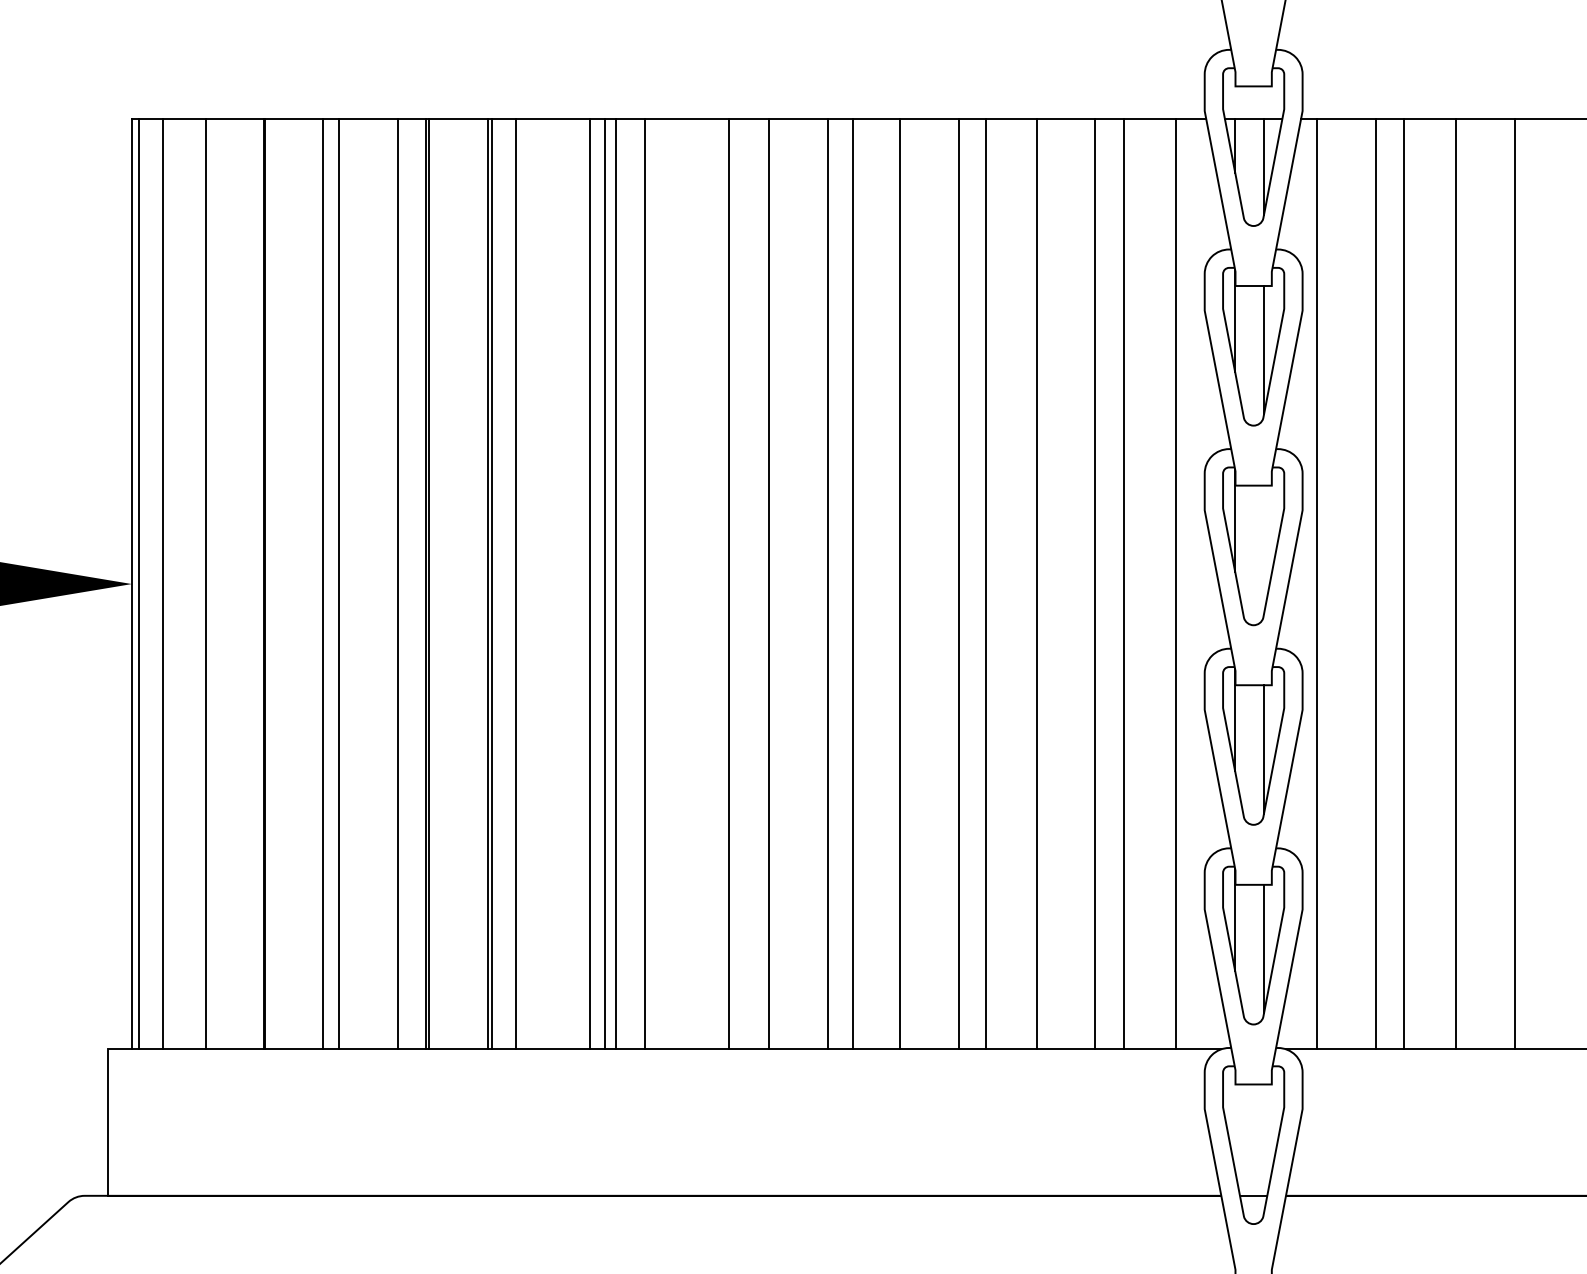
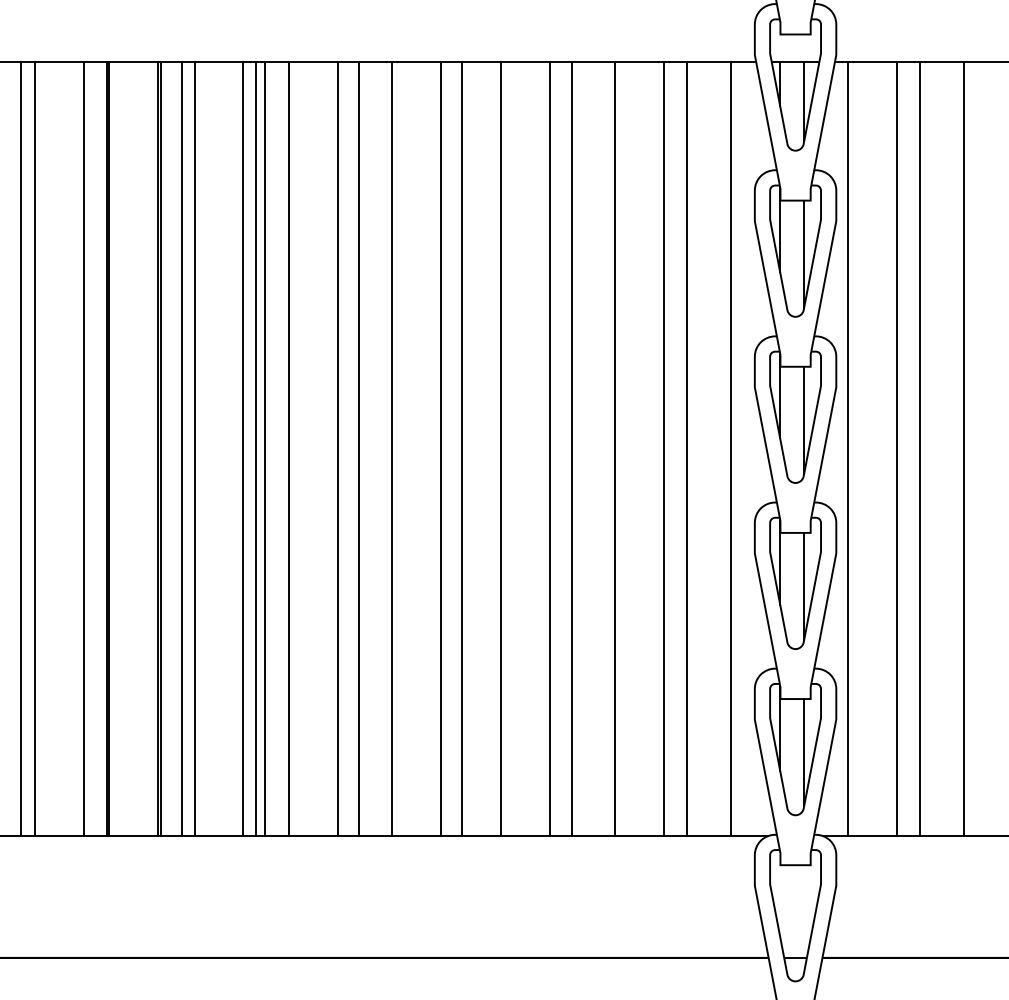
line: (1264, 549) -> (804, 419), added
line: (531, 584) -> (194, 449), added
line: (704, 584) -> (338, 449), added

